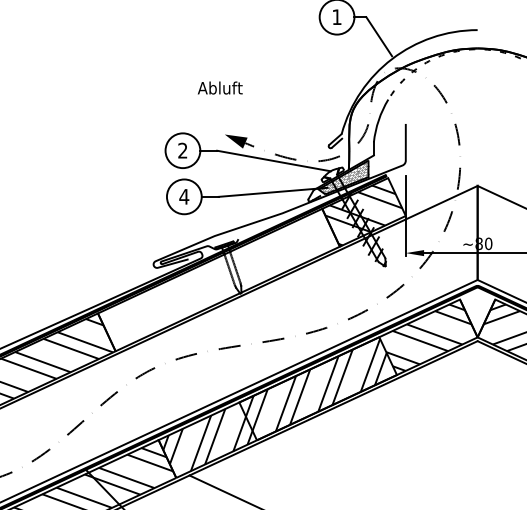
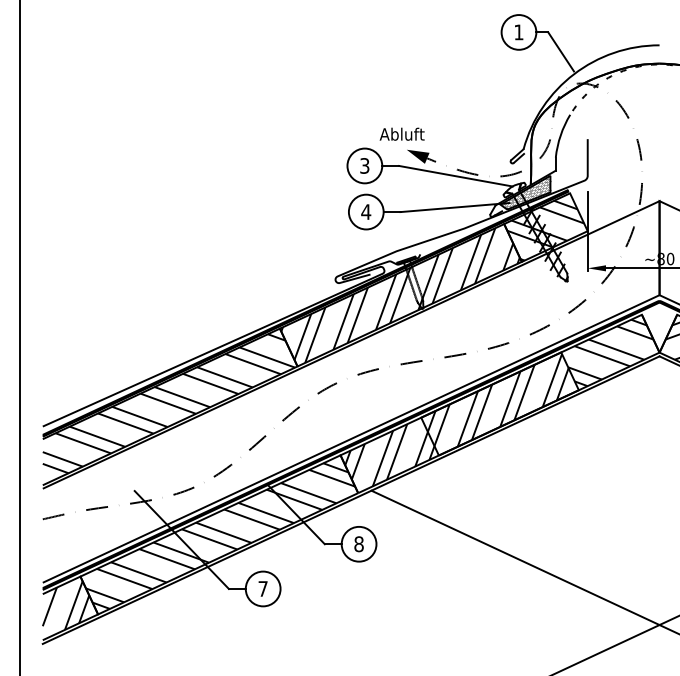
text: (219, 87) -> (401, 133), moved
text: (182, 150) -> (364, 165), 2 -> 3
hatch: (218, 280) -> (400, 295), added

